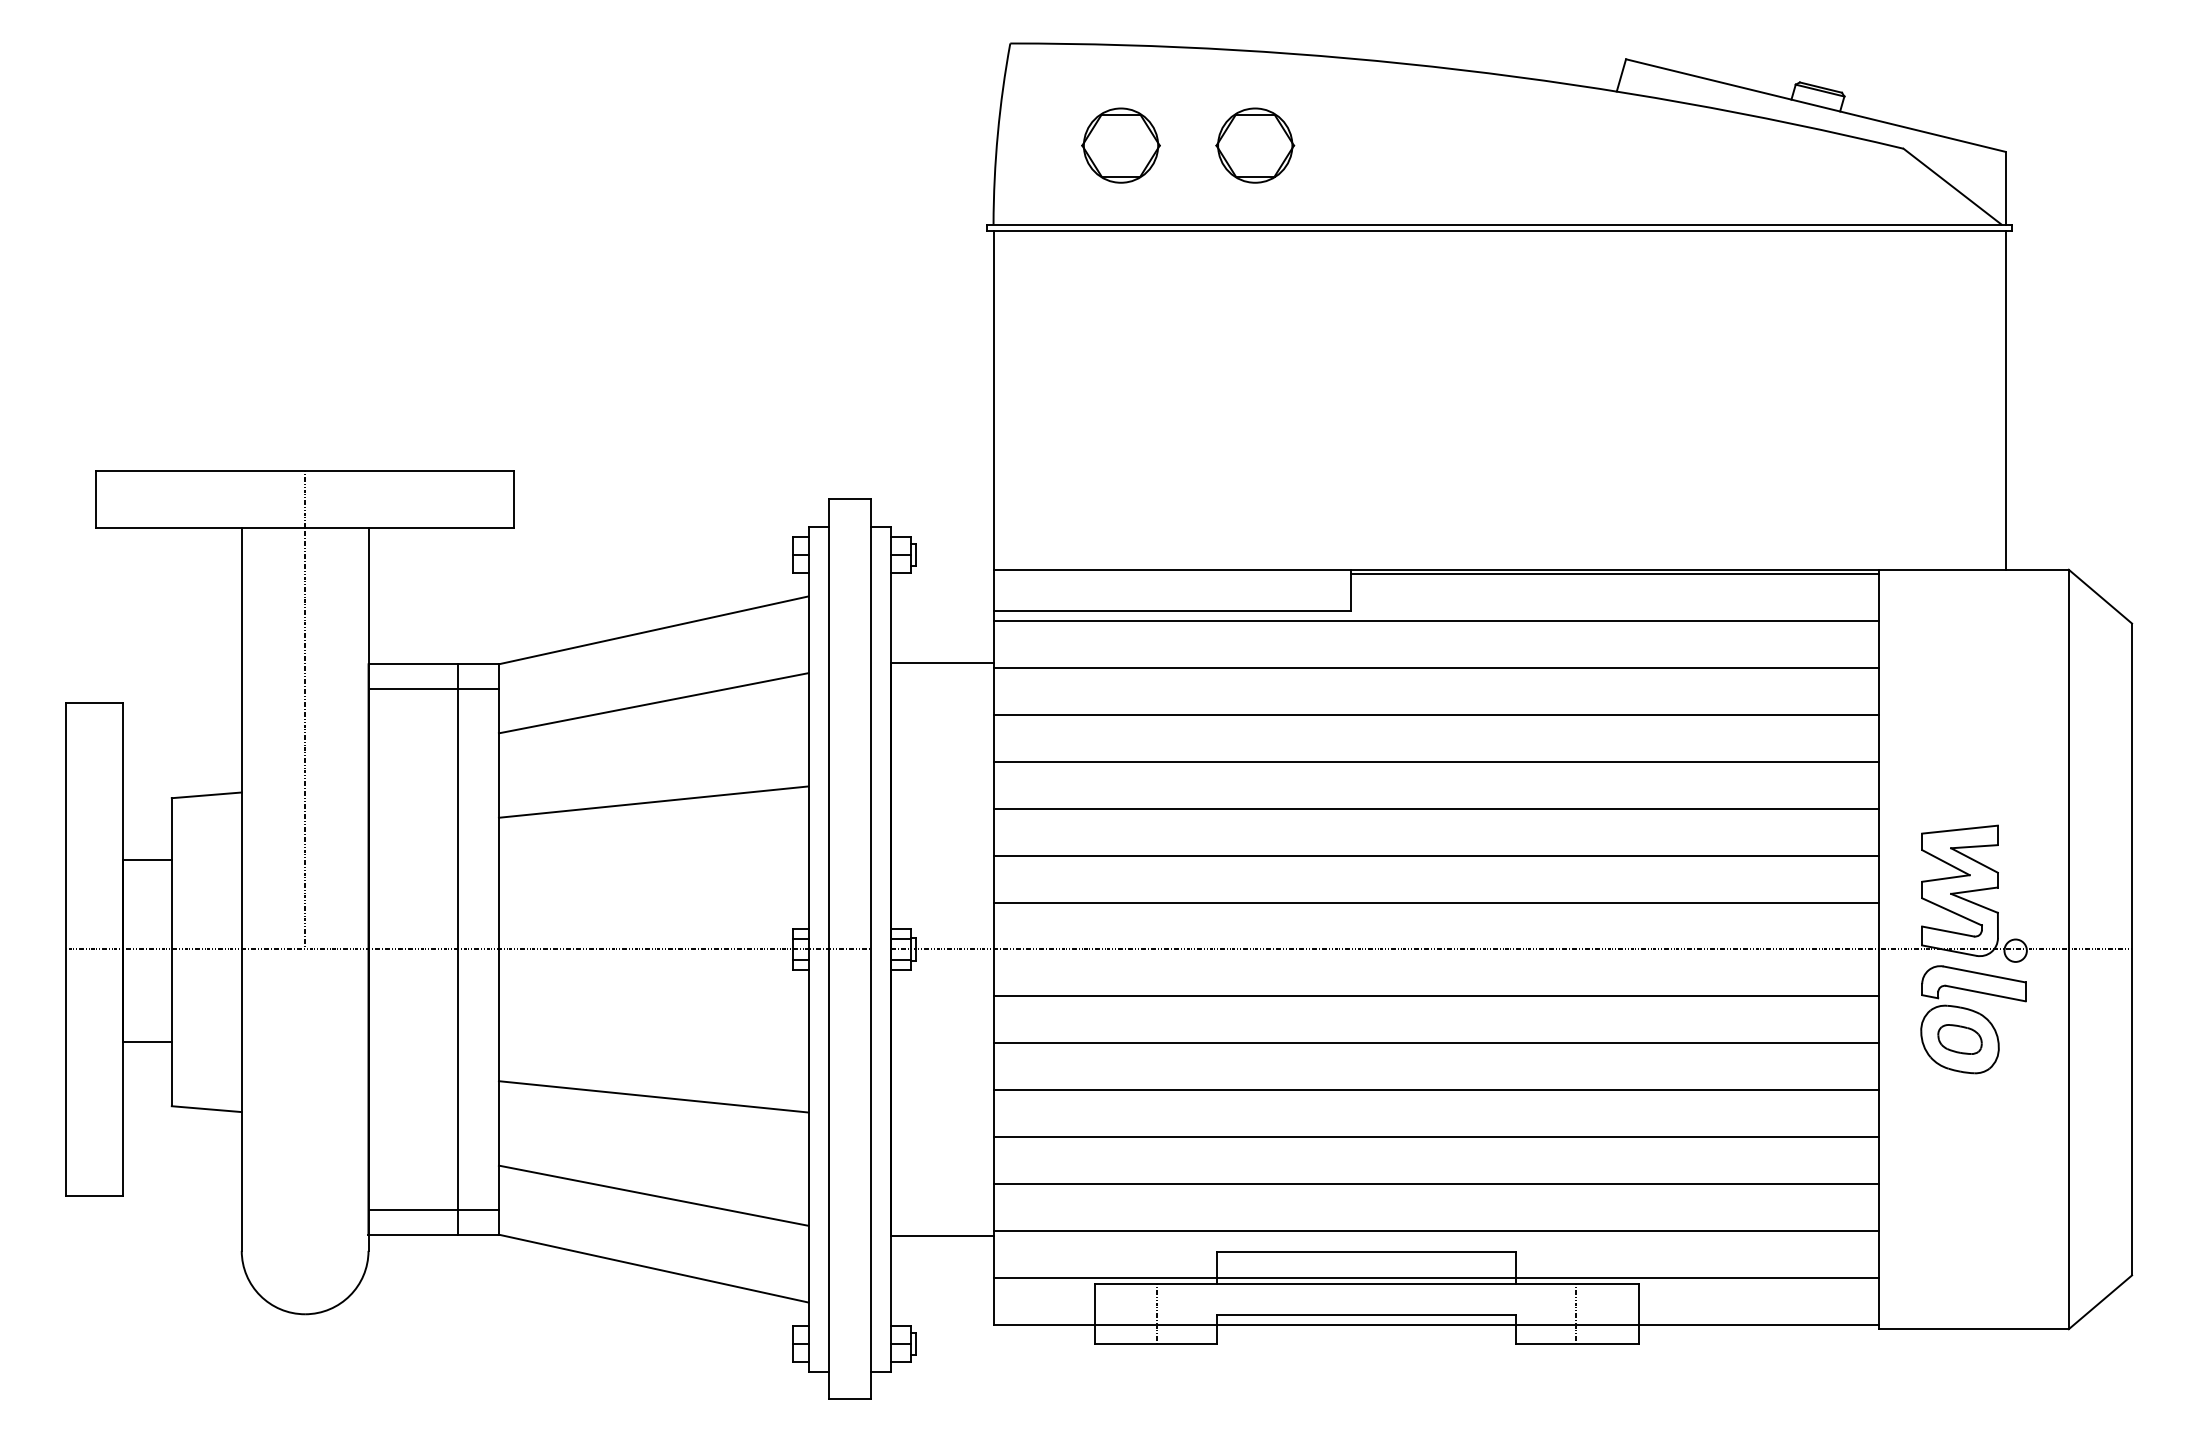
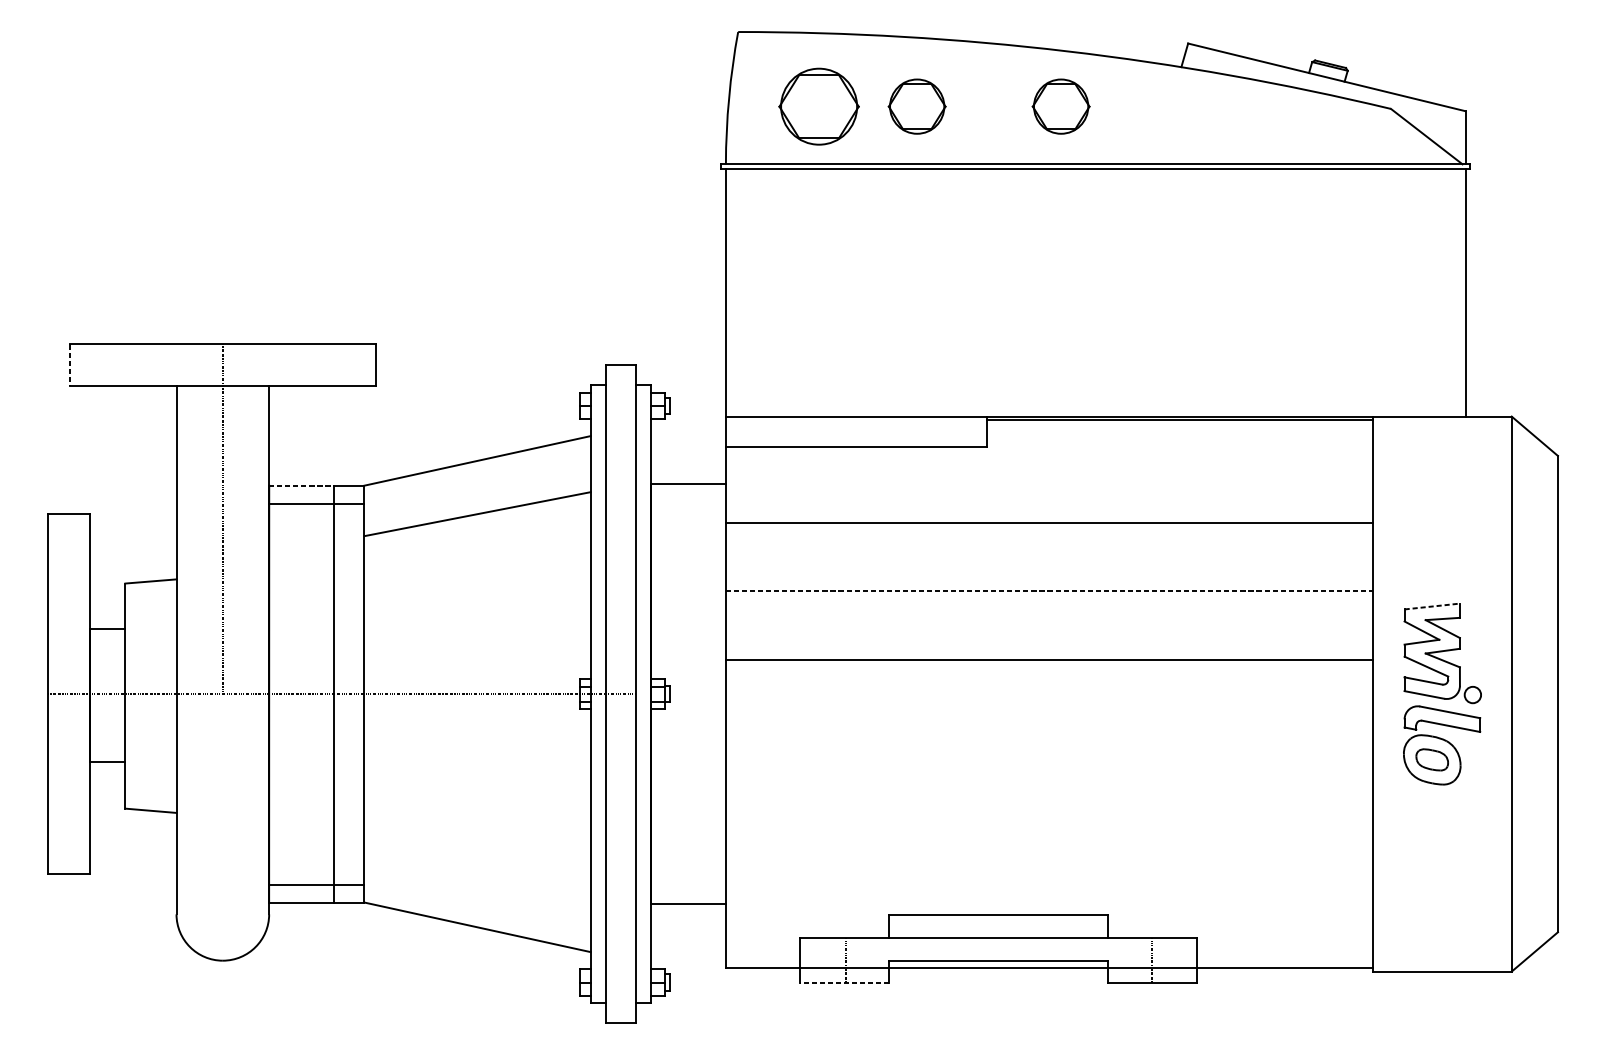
part: (1120, 145) -> (818, 106), size x1.4
part: (1452, 145) -> (1061, 106), added
line: (95, 499) -> (69, 365), solid -> dashed
line: (1436, 621) -> (1049, 454), removed
line: (413, 664) -> (302, 485), solid -> dashed
line: (1436, 667) -> (1049, 488), removed
line: (1436, 761) -> (1049, 556), removed
line: (653, 801) -> (477, 585), removed
line: (1436, 808) -> (1049, 591), solid -> dashed
line: (1960, 829) -> (1432, 606), solid -> dashed
line: (1436, 855) -> (1049, 625), removed
line: (1511, 949) -> (1104, 694), removed
line: (1436, 996) -> (1049, 728), removed
line: (1436, 1043) -> (1049, 762), removed
line: (1436, 1090) -> (1049, 797), removed
line: (653, 1096) -> (477, 801), removed
line: (1436, 1137) -> (1049, 831), removed
line: (1436, 1184) -> (1049, 865), removed
line: (653, 1195) -> (477, 873), removed
line: (1436, 1231) -> (1049, 900), removed
line: (1436, 1277) -> (1049, 933), removed
line: (1155, 1344) -> (844, 982), solid -> dashed

